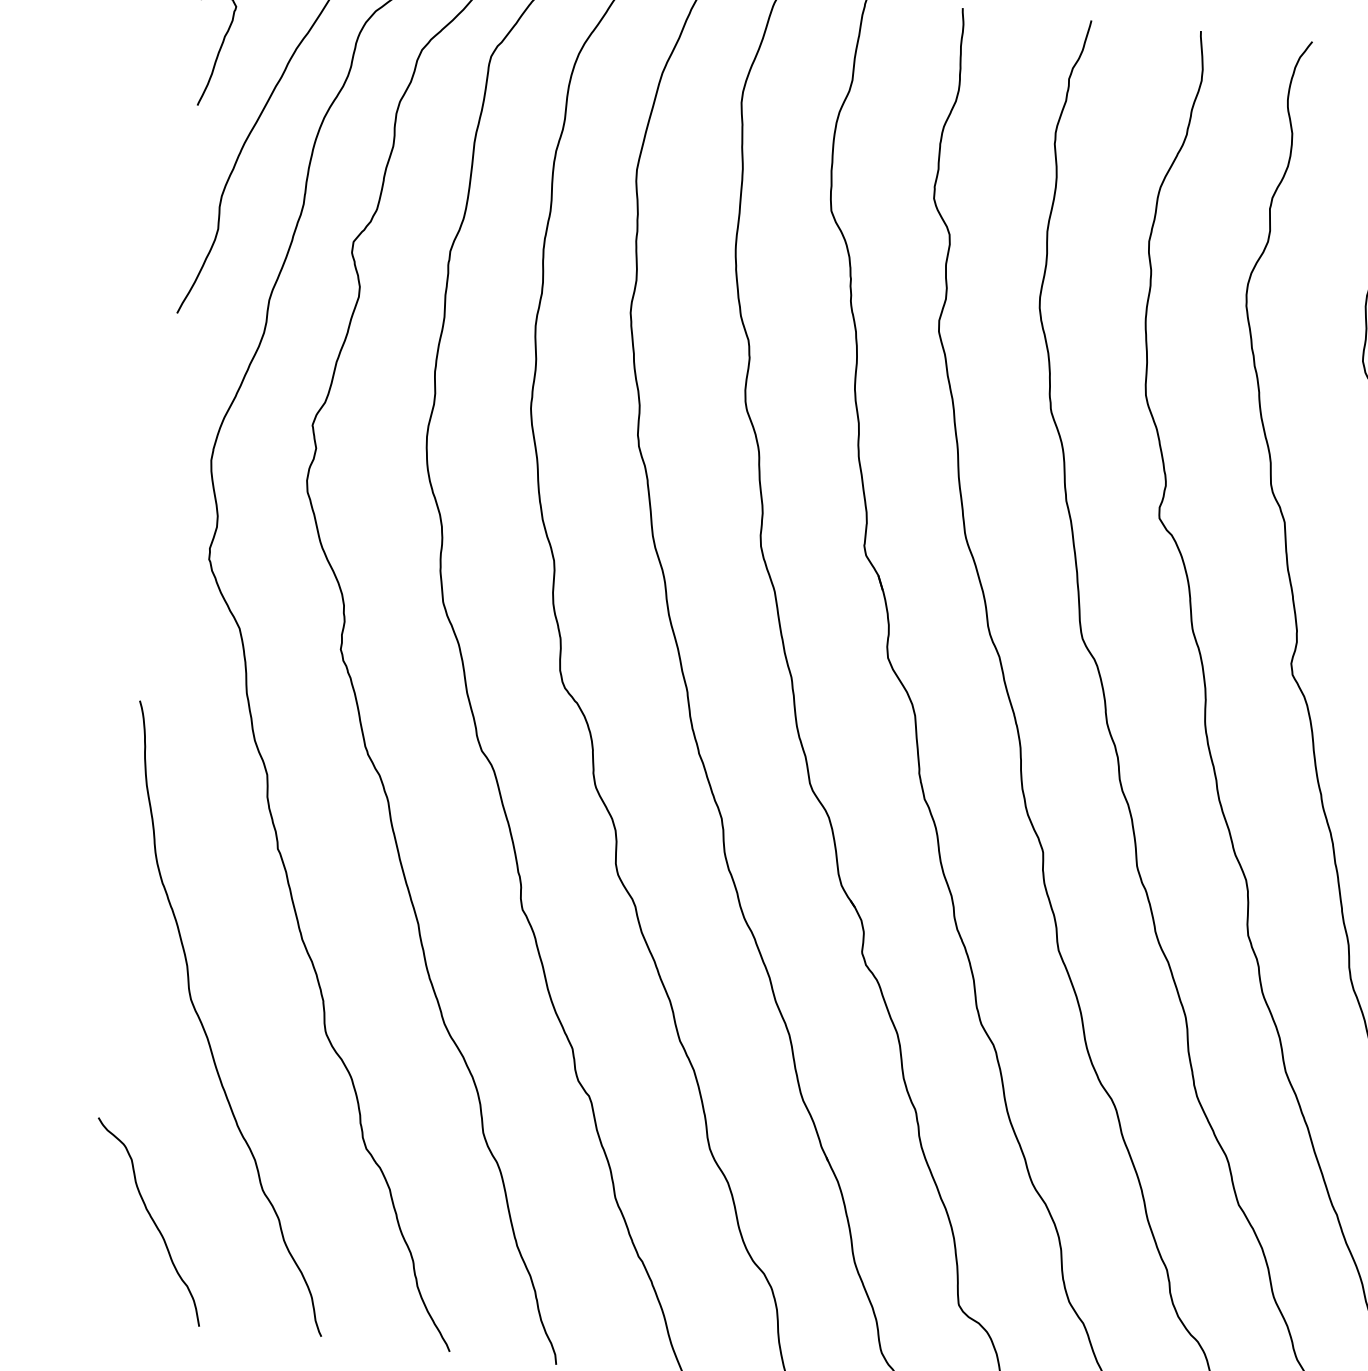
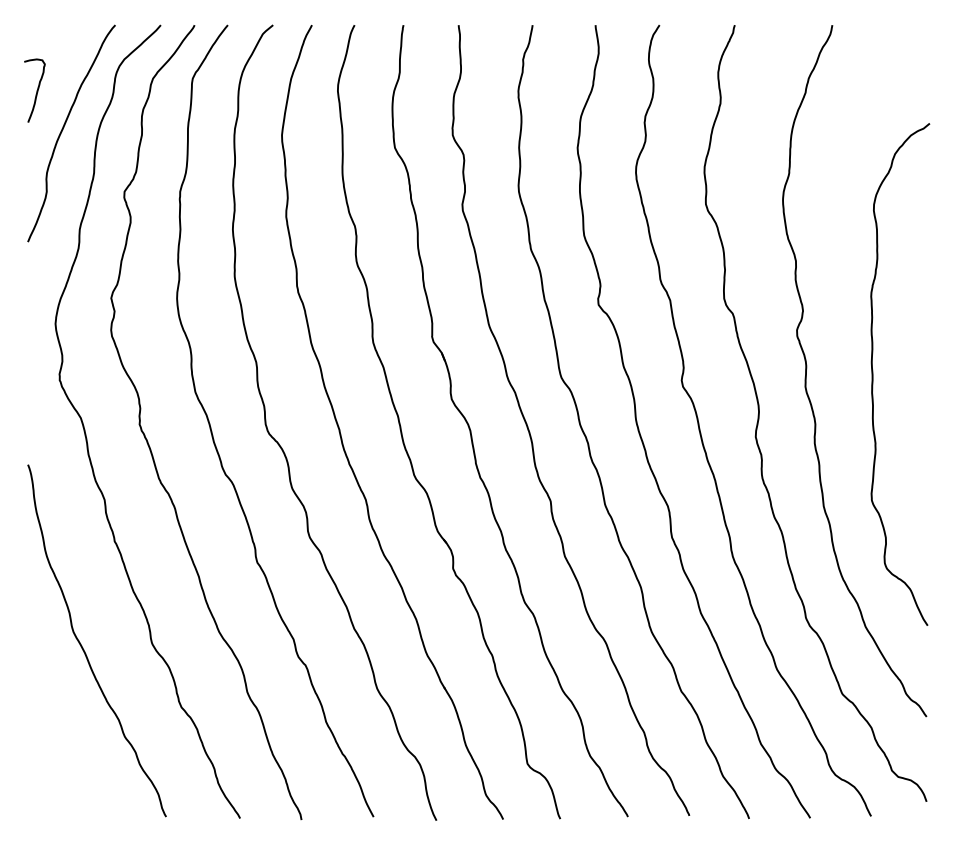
curve: (150, 1219) -> (62, 759), removed

